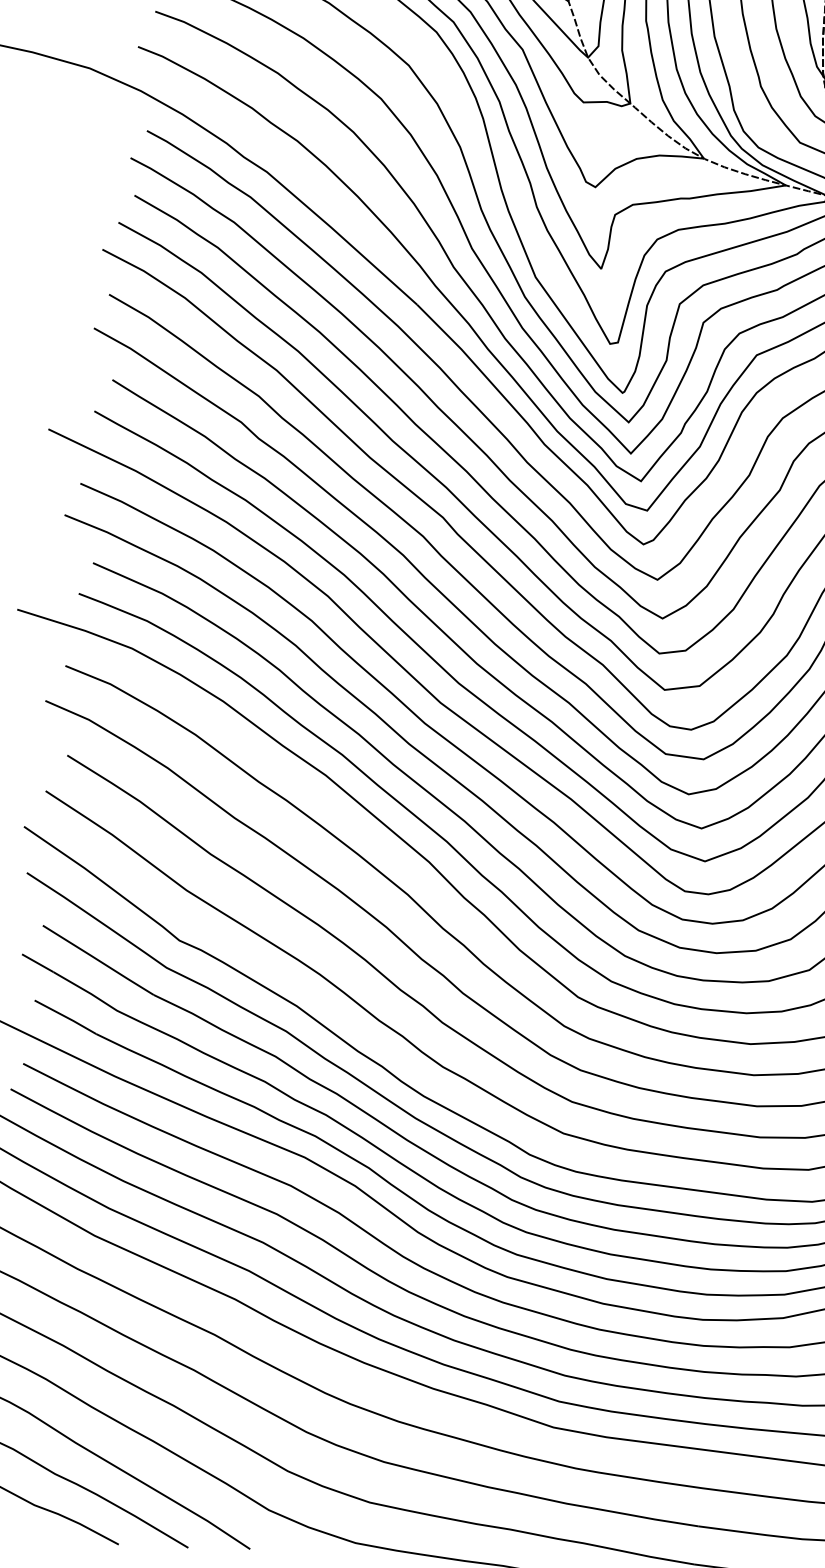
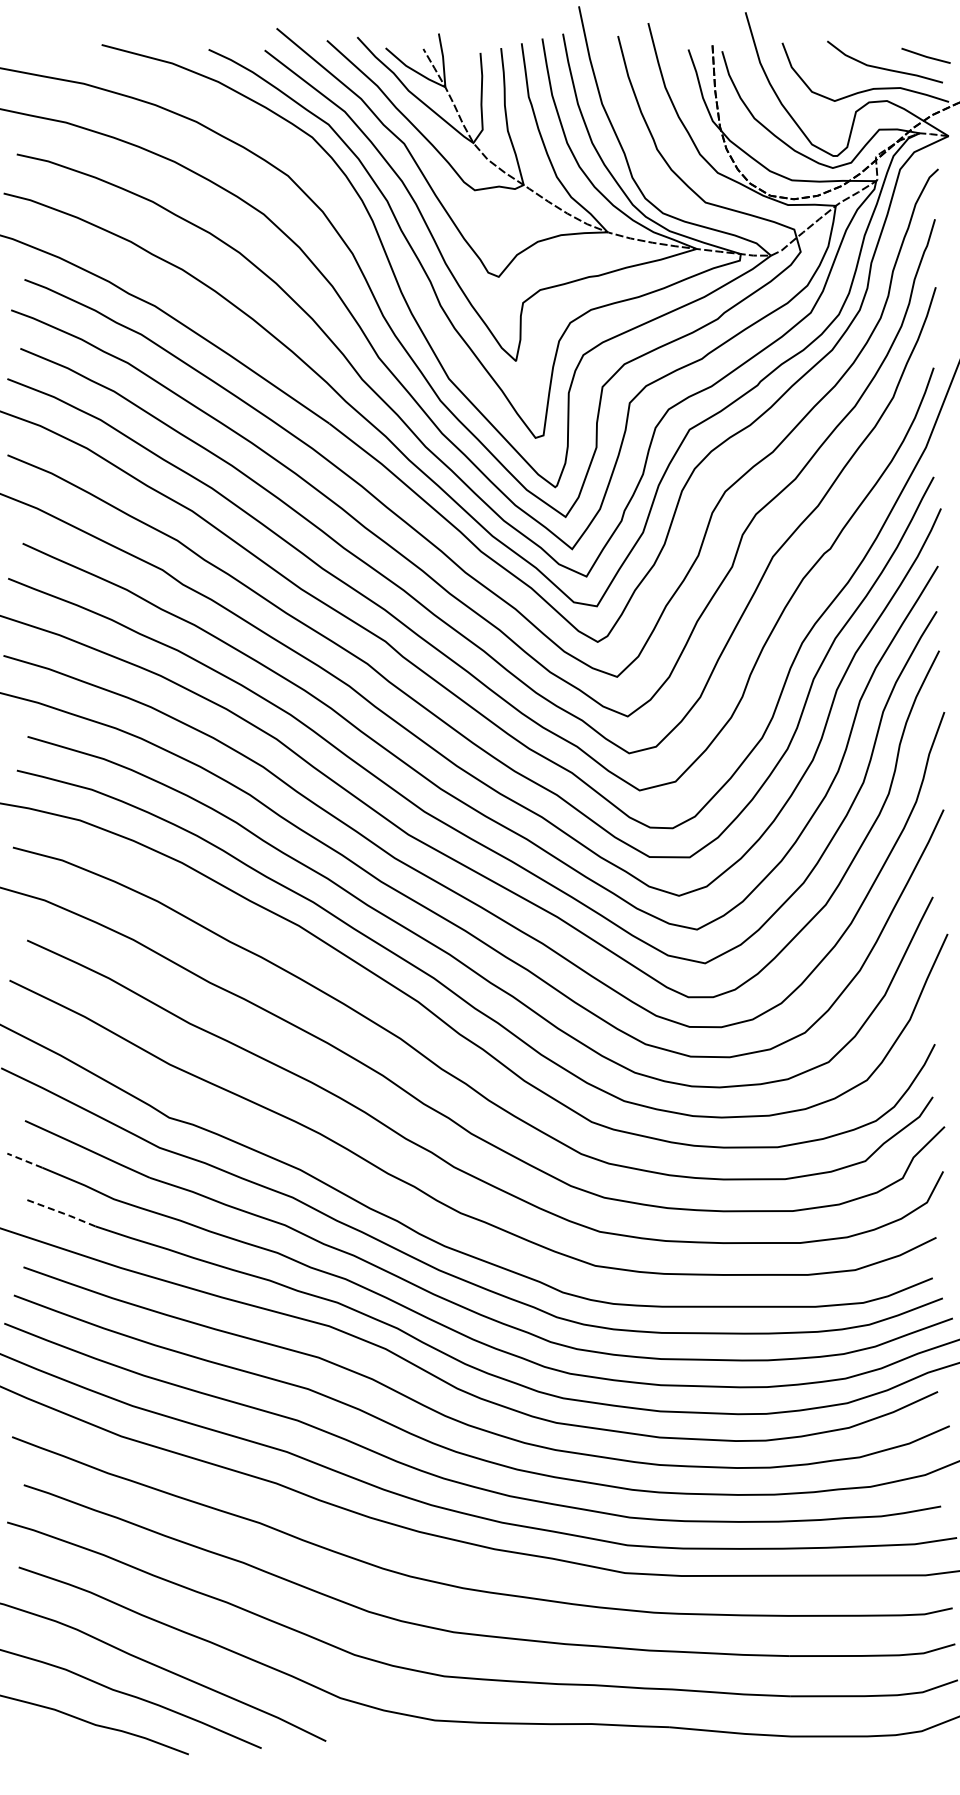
line: (37, 962) -> (24, 1160), solid -> dashed
line: (65, 1016) -> (61, 1212), solid -> dashed

